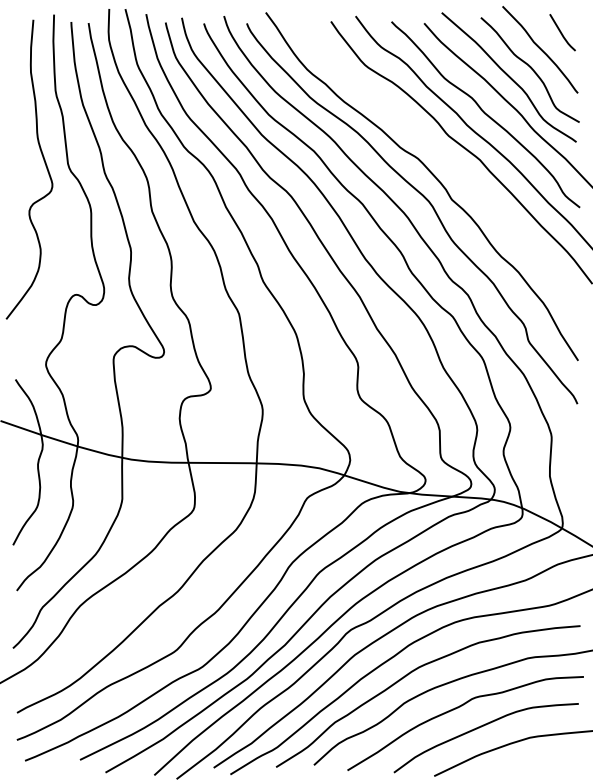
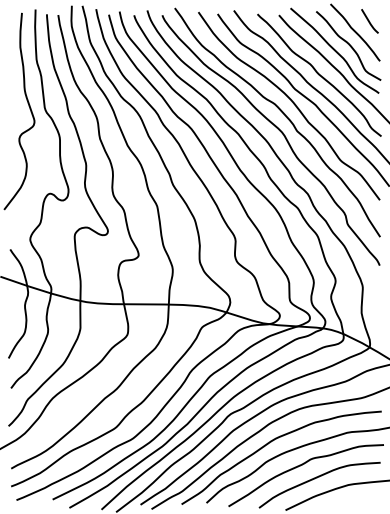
curve: (444, 157) -> (292, 103), added

